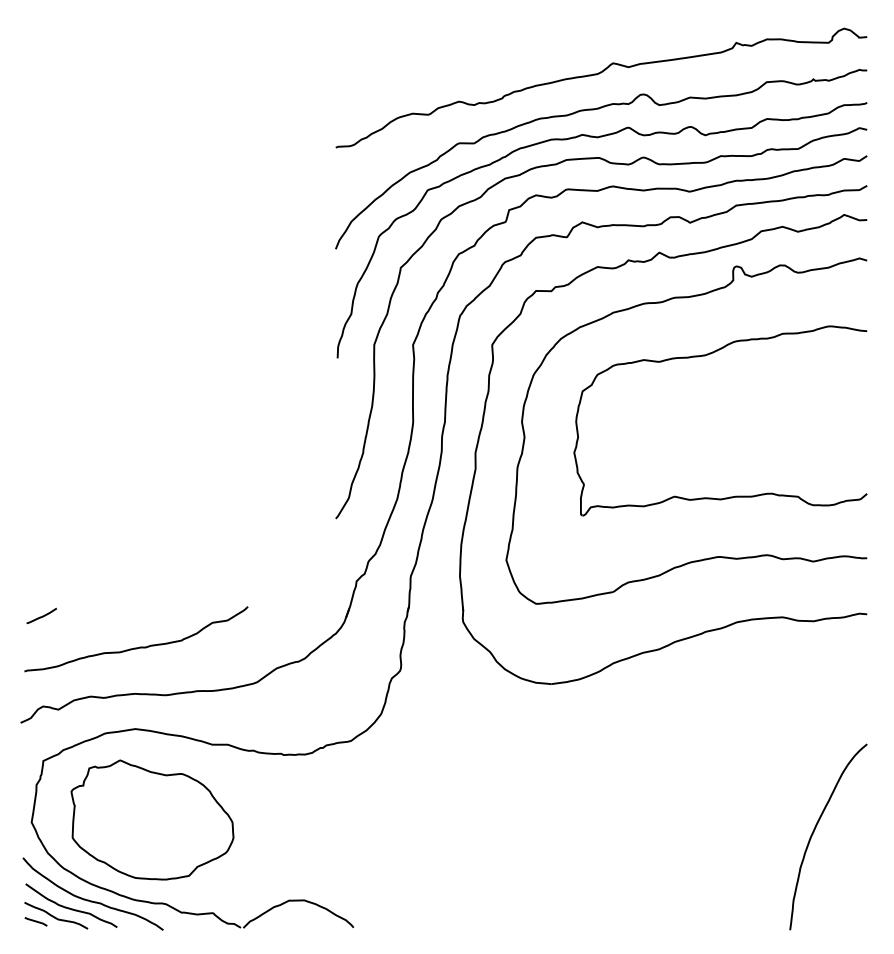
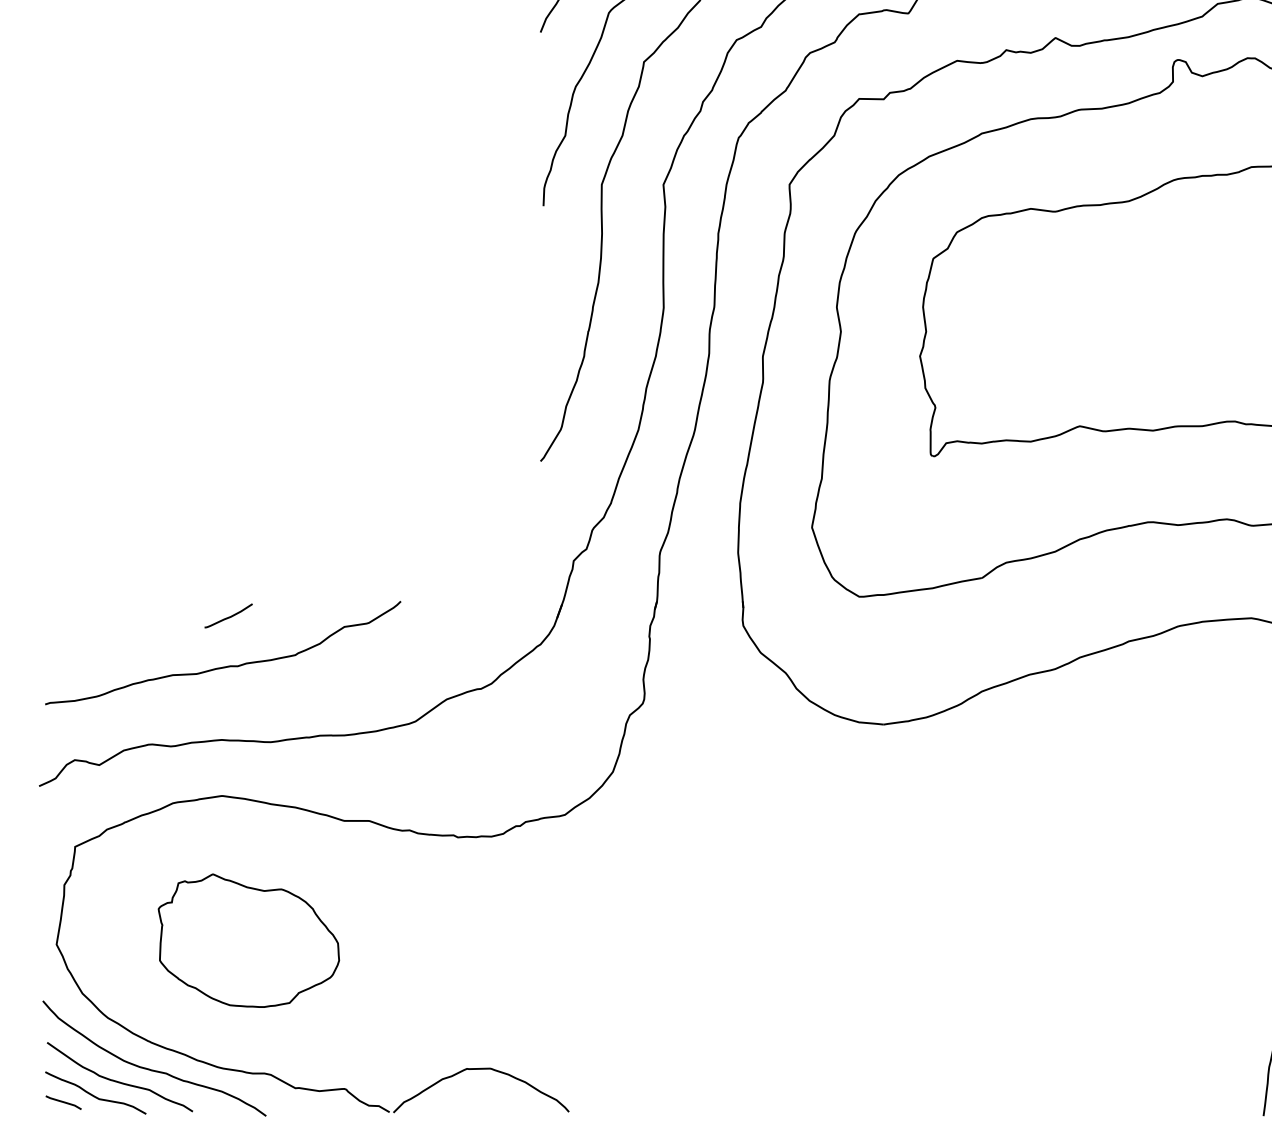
line: (42, 615) -> (229, 615), moved
part: (152, 819) -> (248, 939), size x0.7

